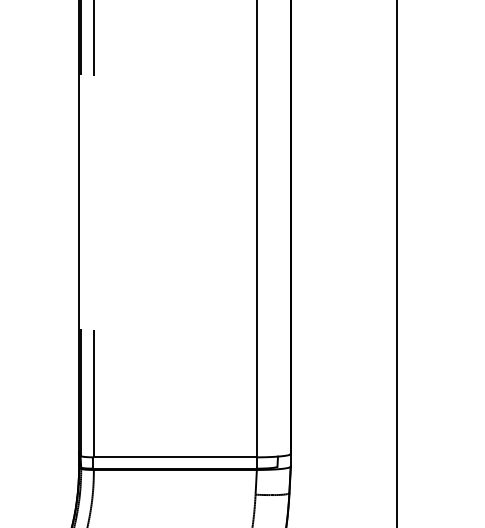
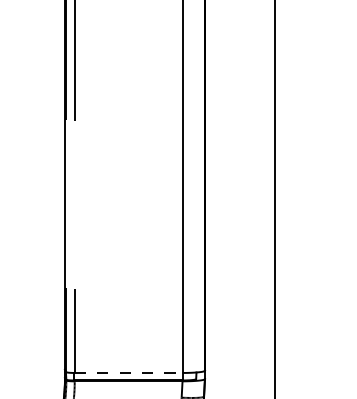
line: (175, 456) -> (128, 372), solid -> dashed

